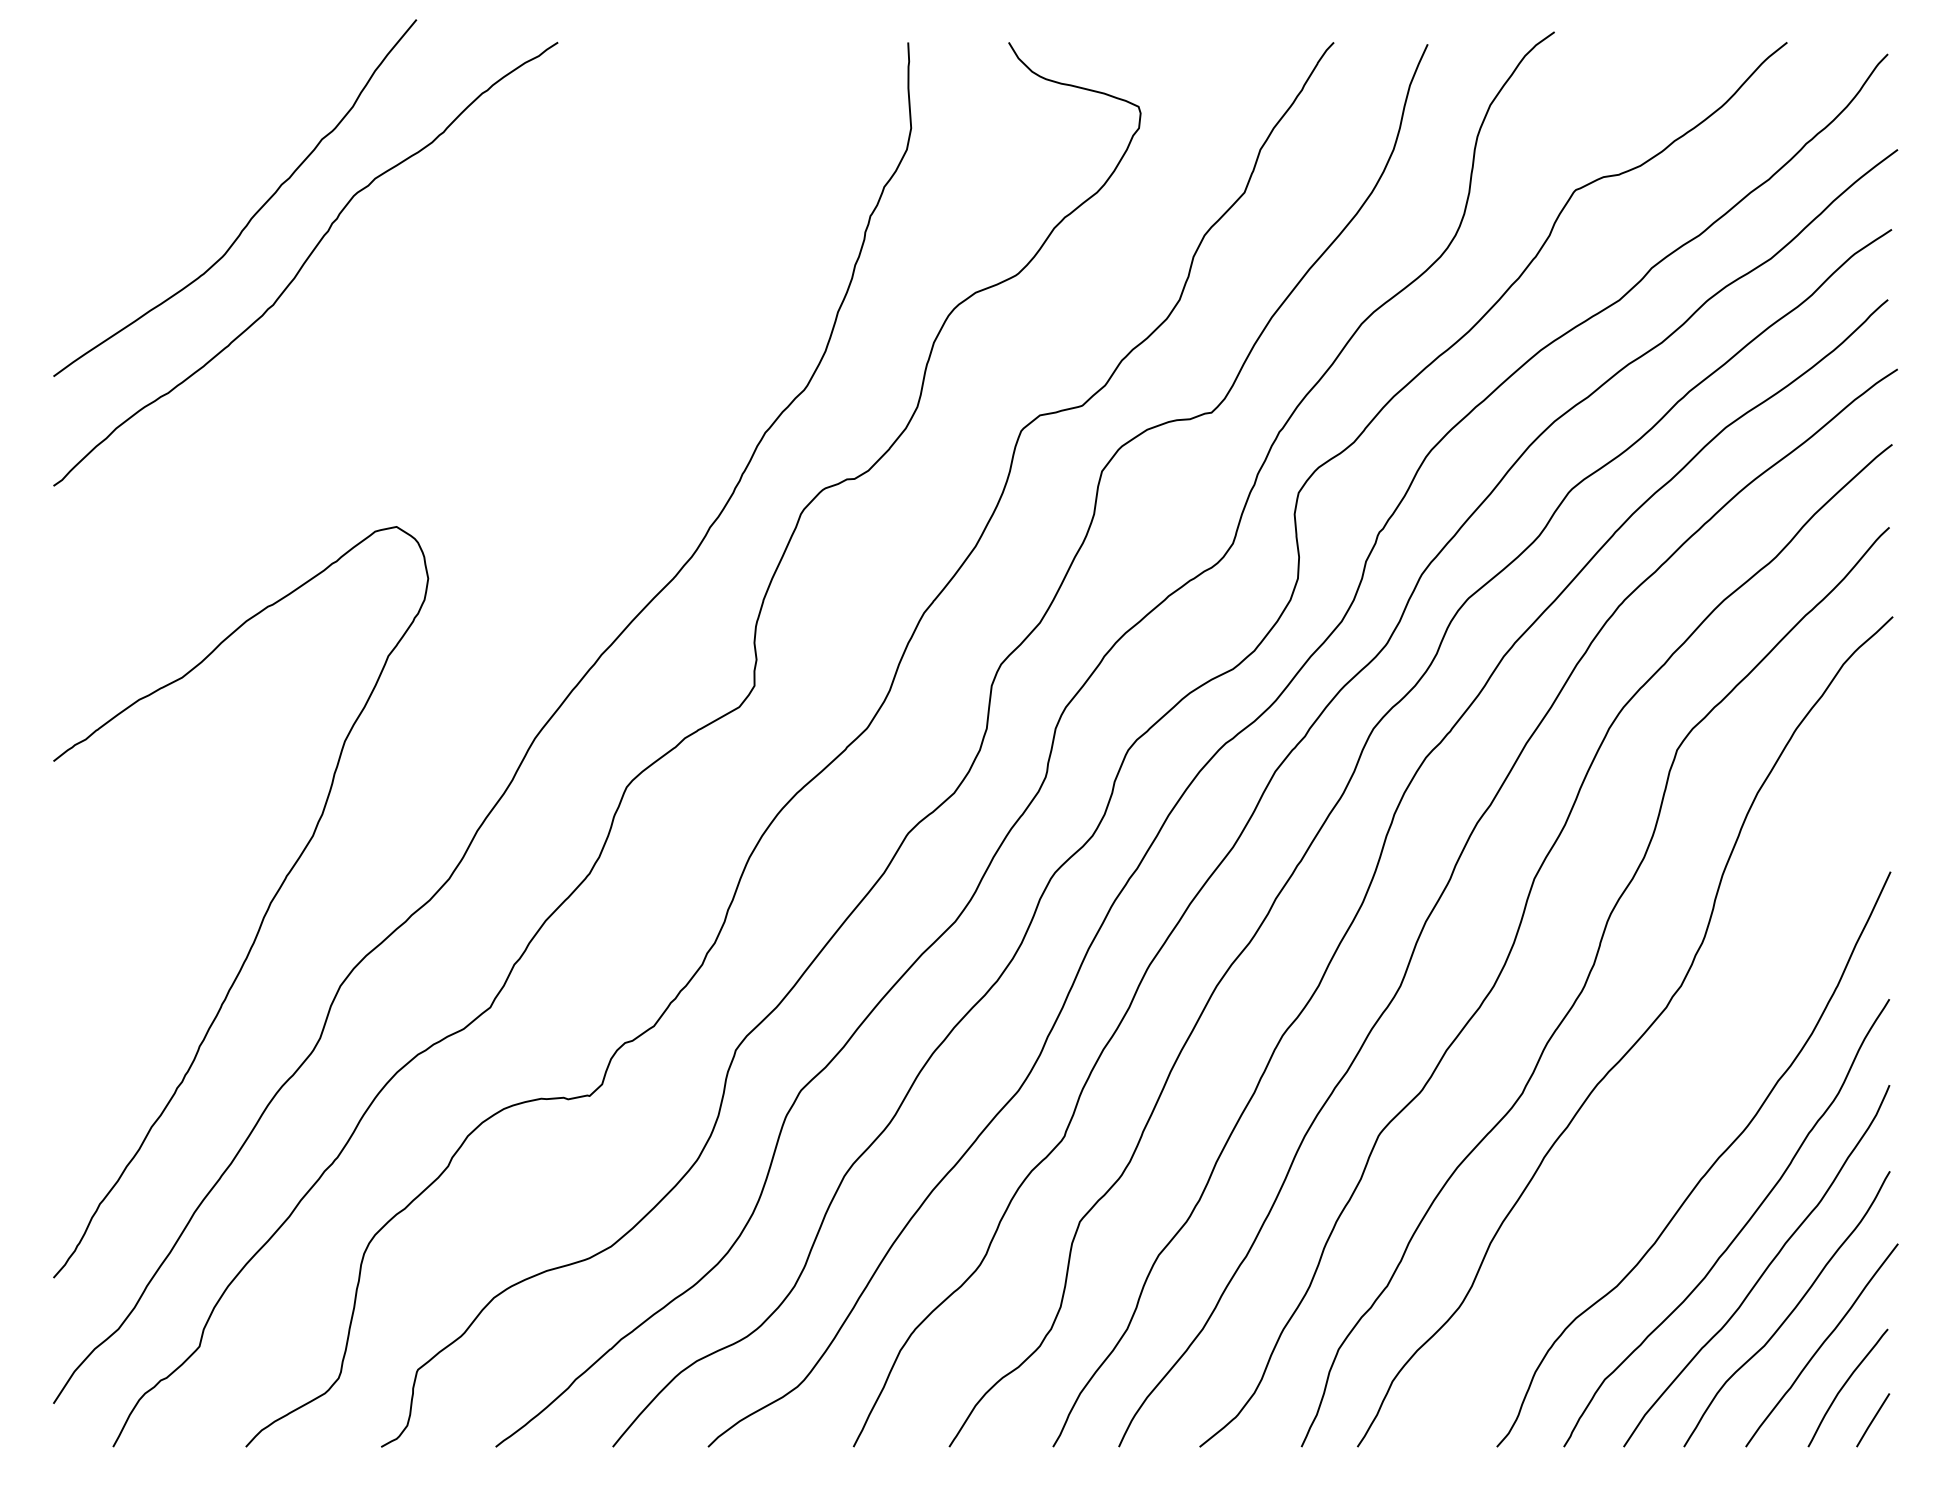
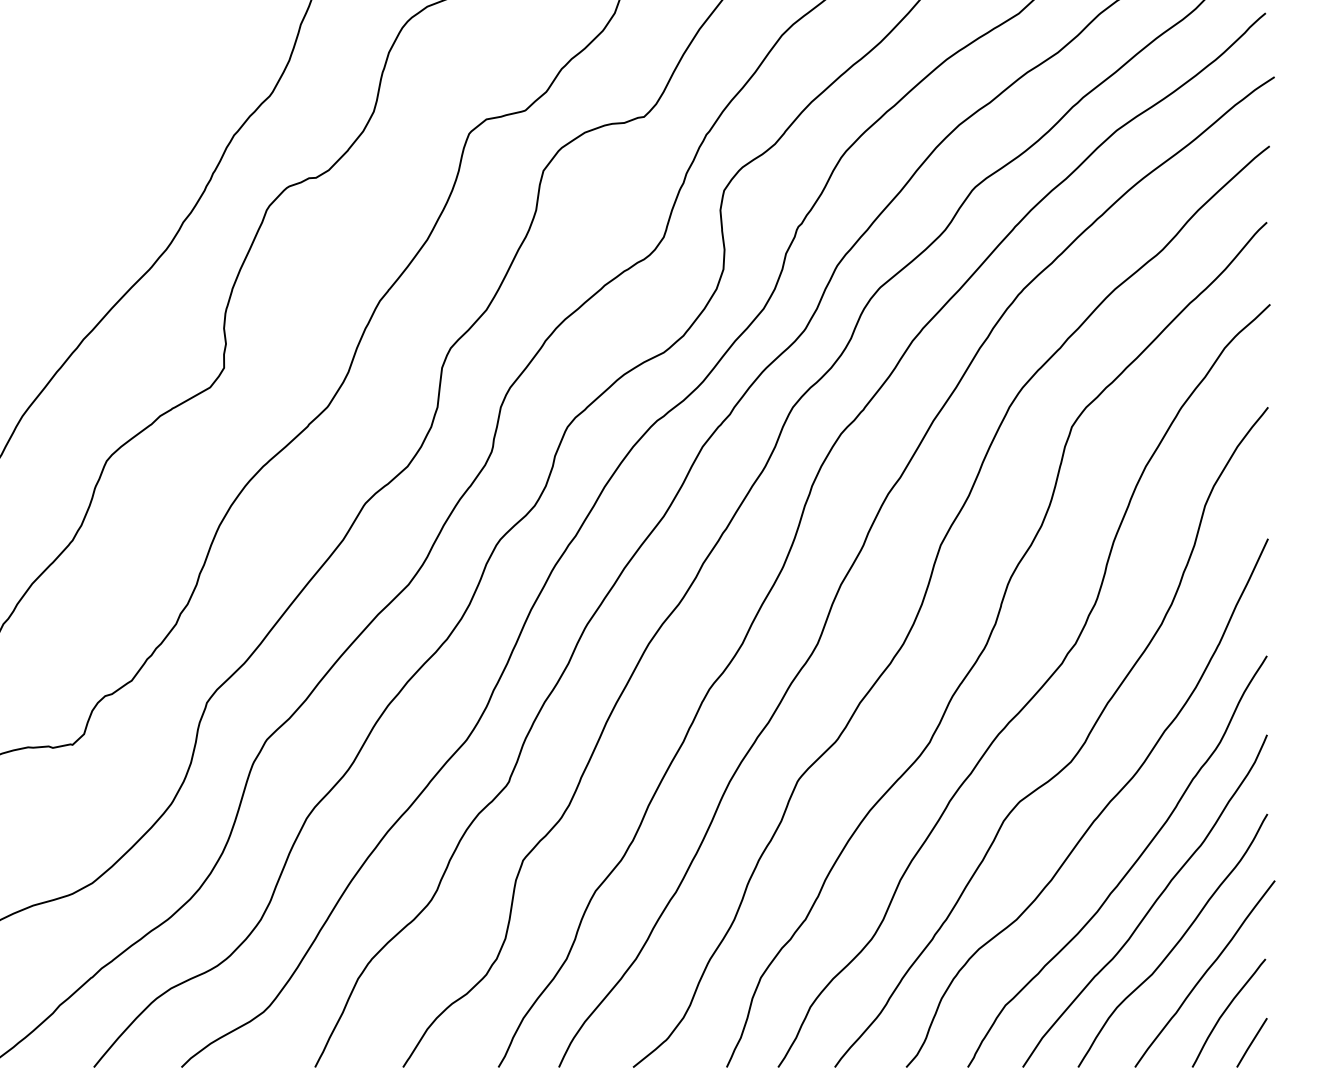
curve: (1681, 1105) -> (1075, 753), added

